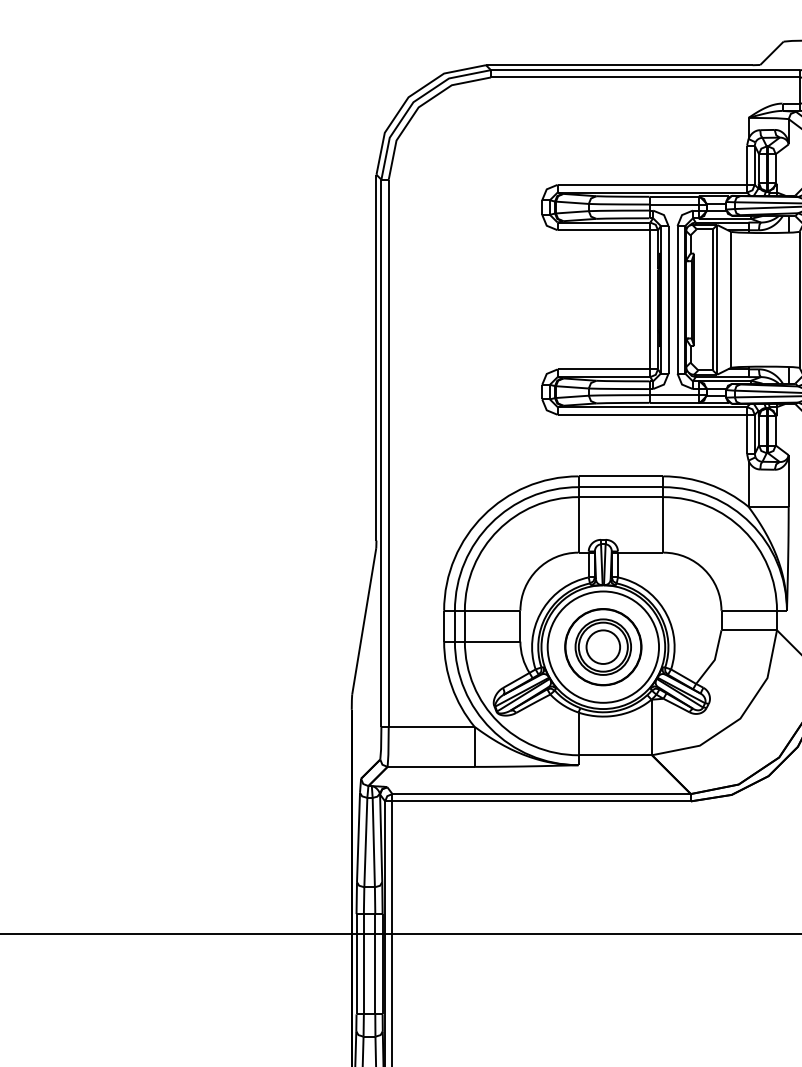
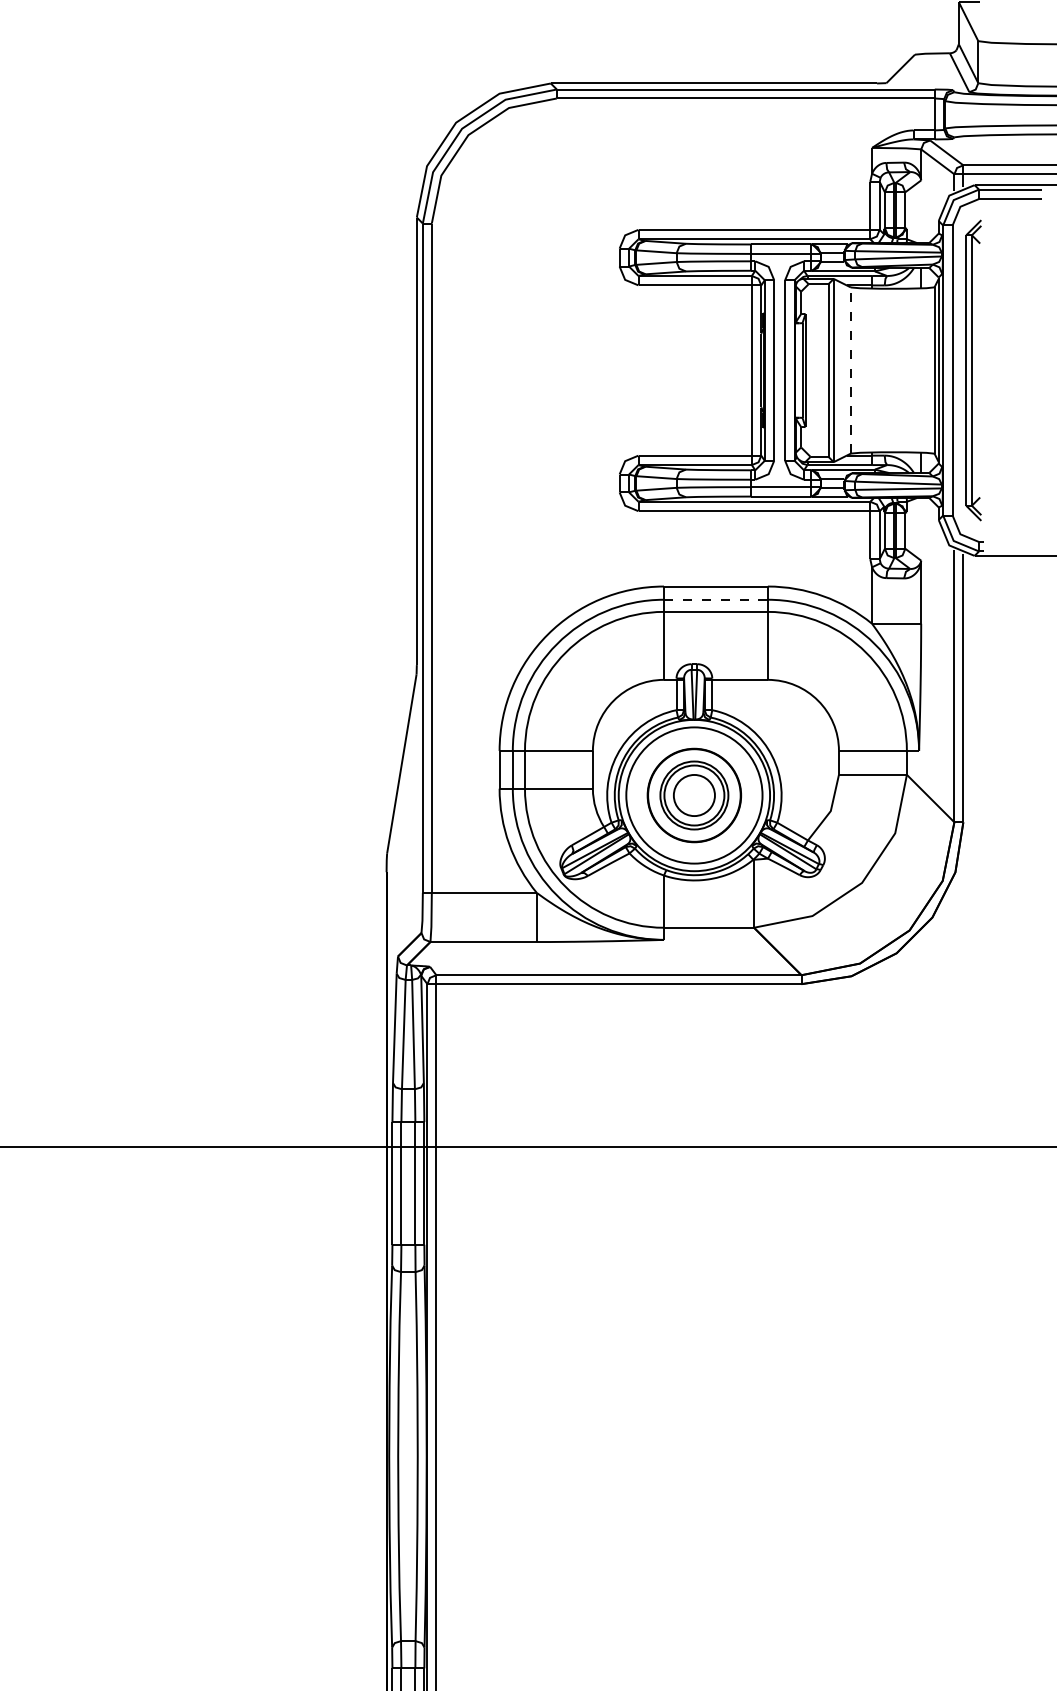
line: (730, 299) -> (850, 370), solid -> dashed
line: (620, 486) -> (715, 599), solid -> dashed

